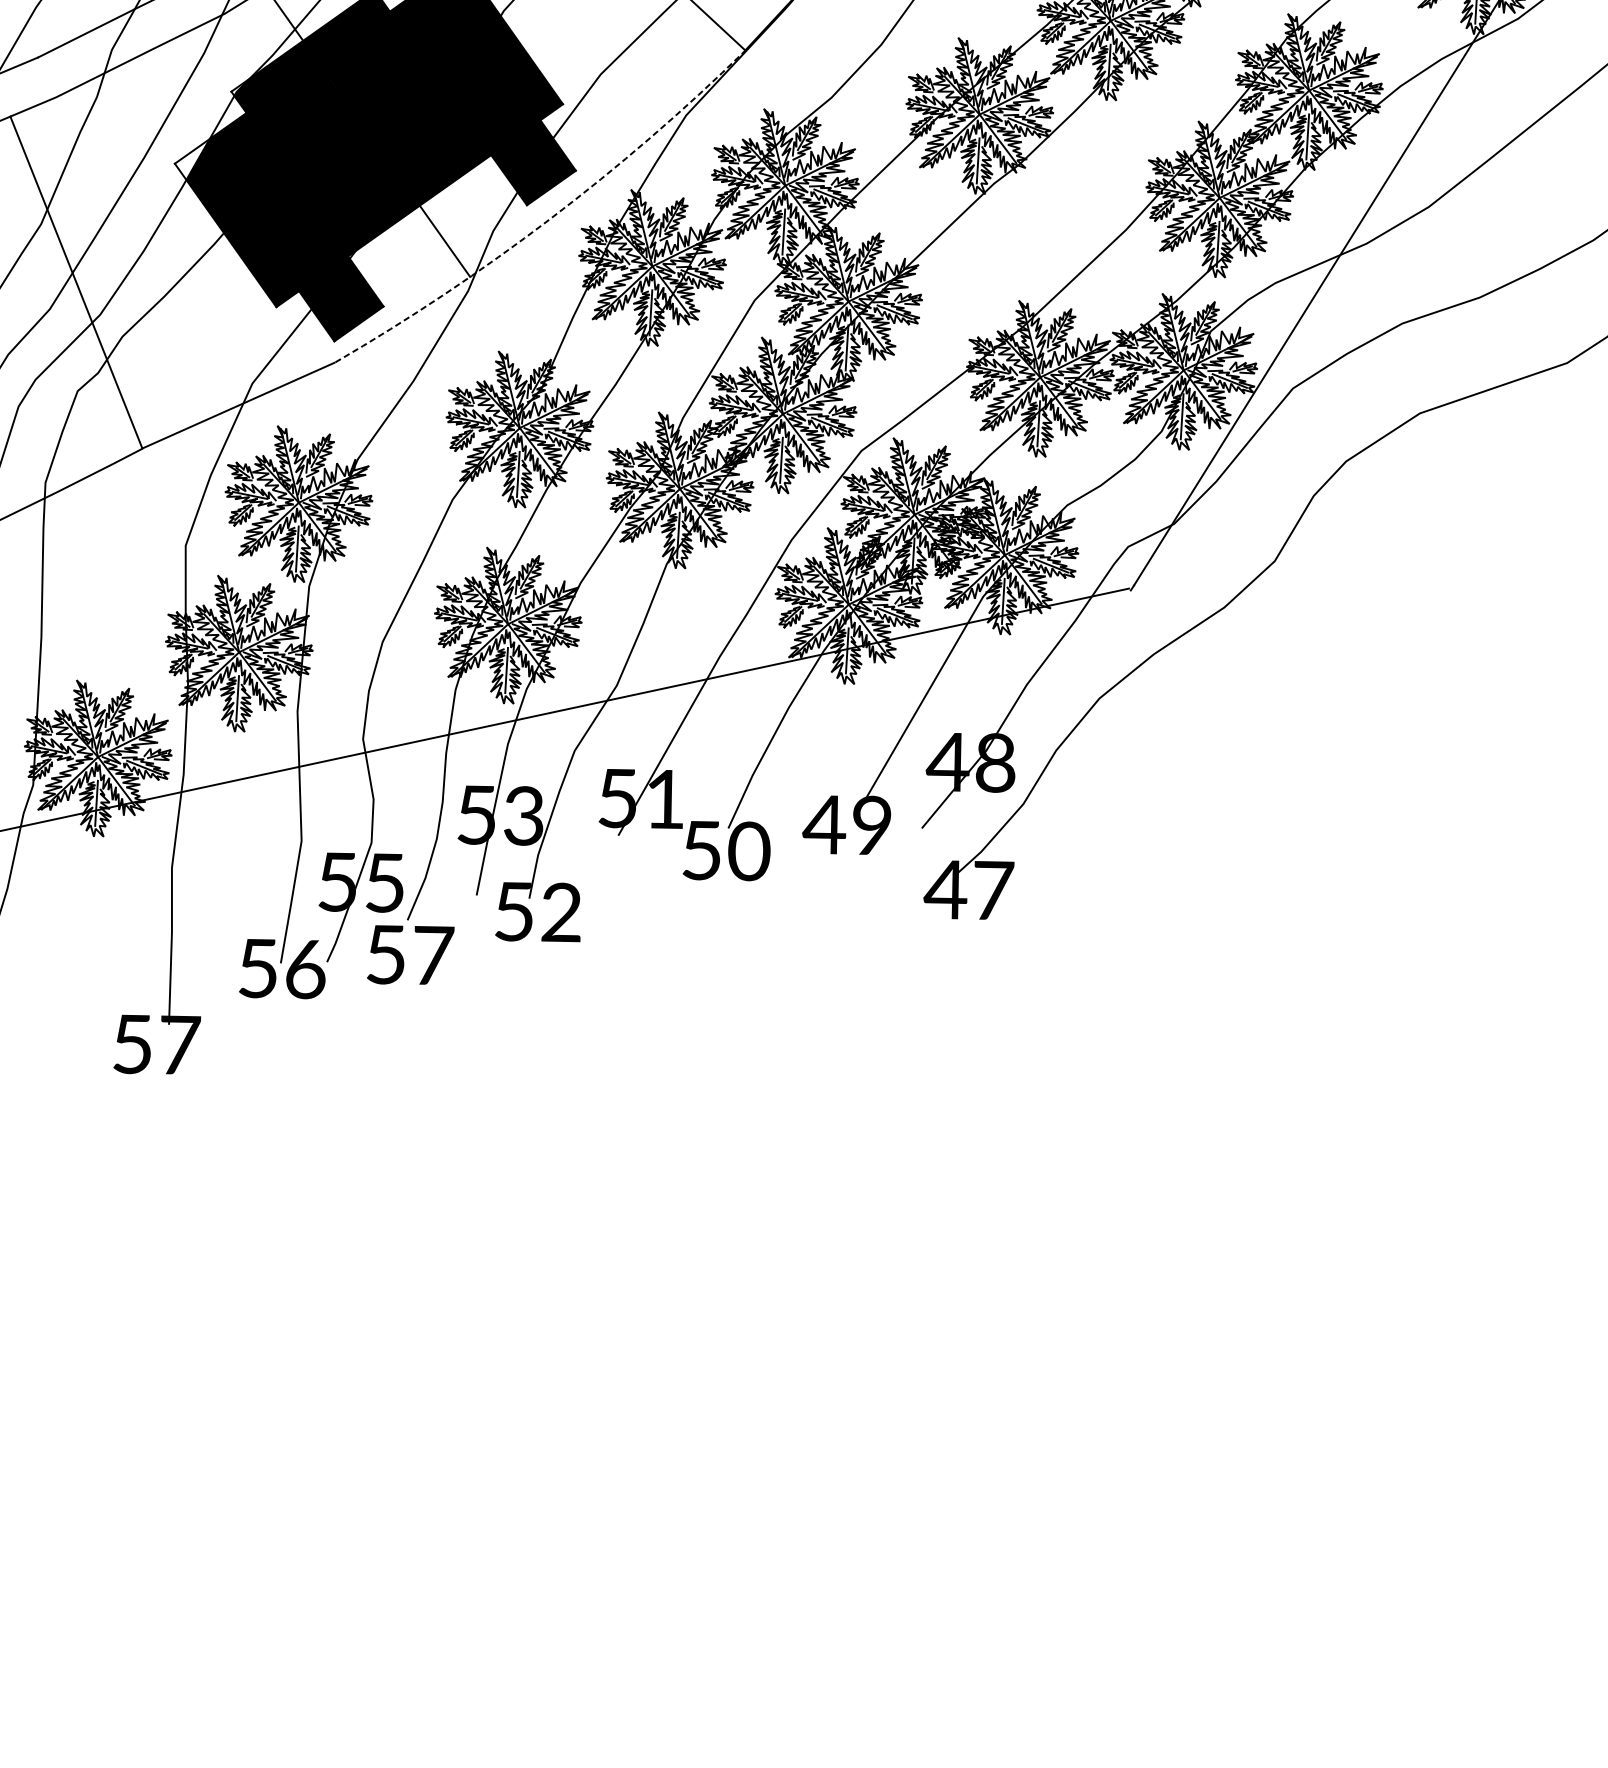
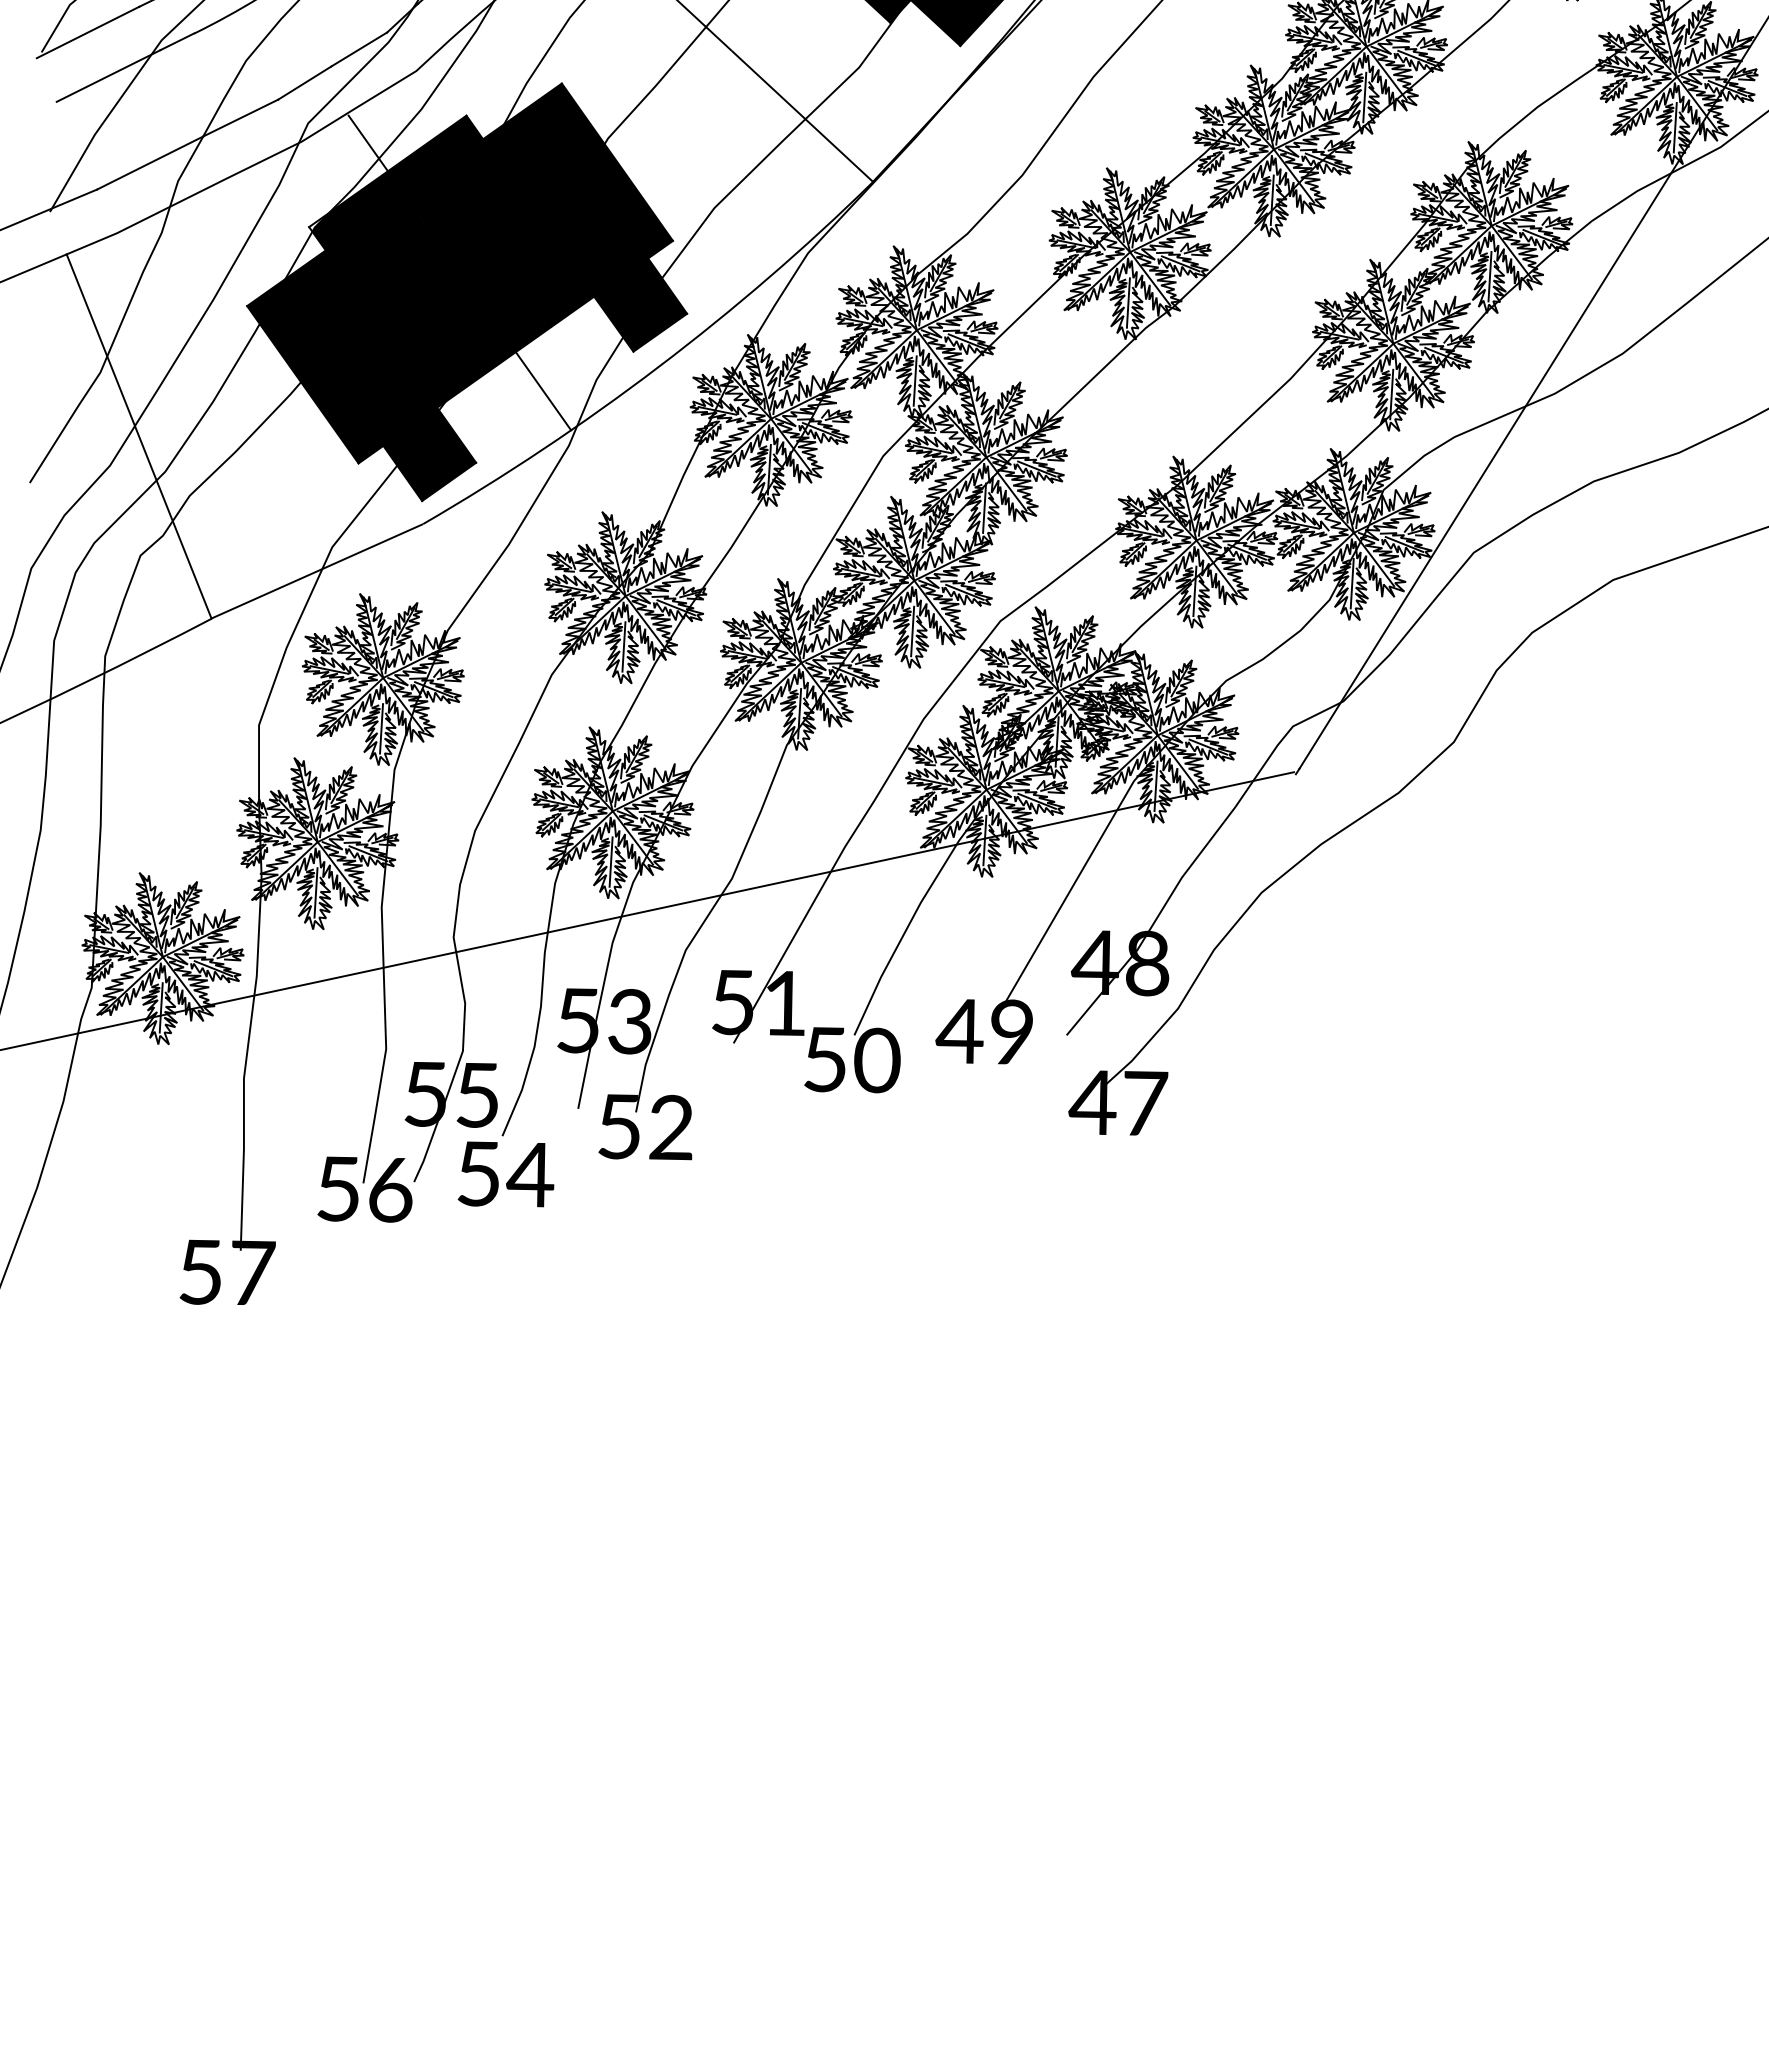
fill: (192, 159) -> (266, 301), added
arc: (549, 218) -> (658, 366), dashed -> solid
text: (433, 955) -> (530, 1174), 57 -> 54

